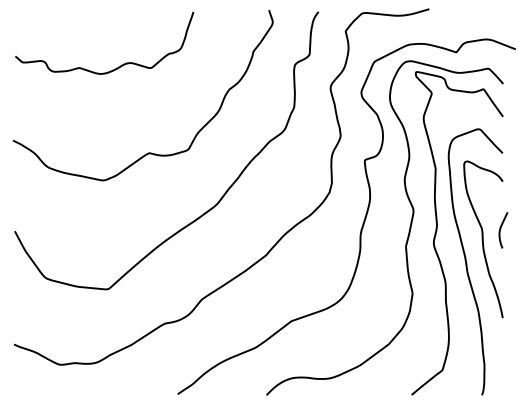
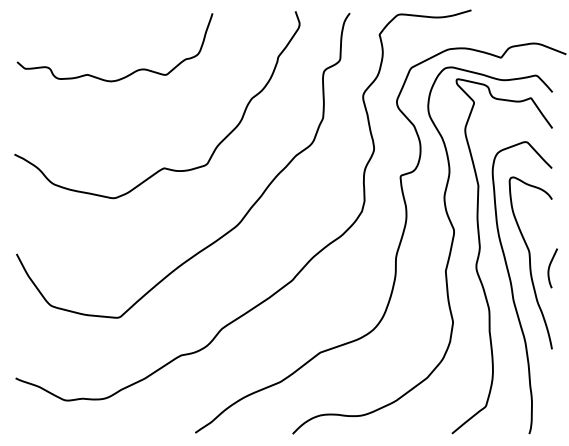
curve: (501, 229) -> (550, 267), moved

